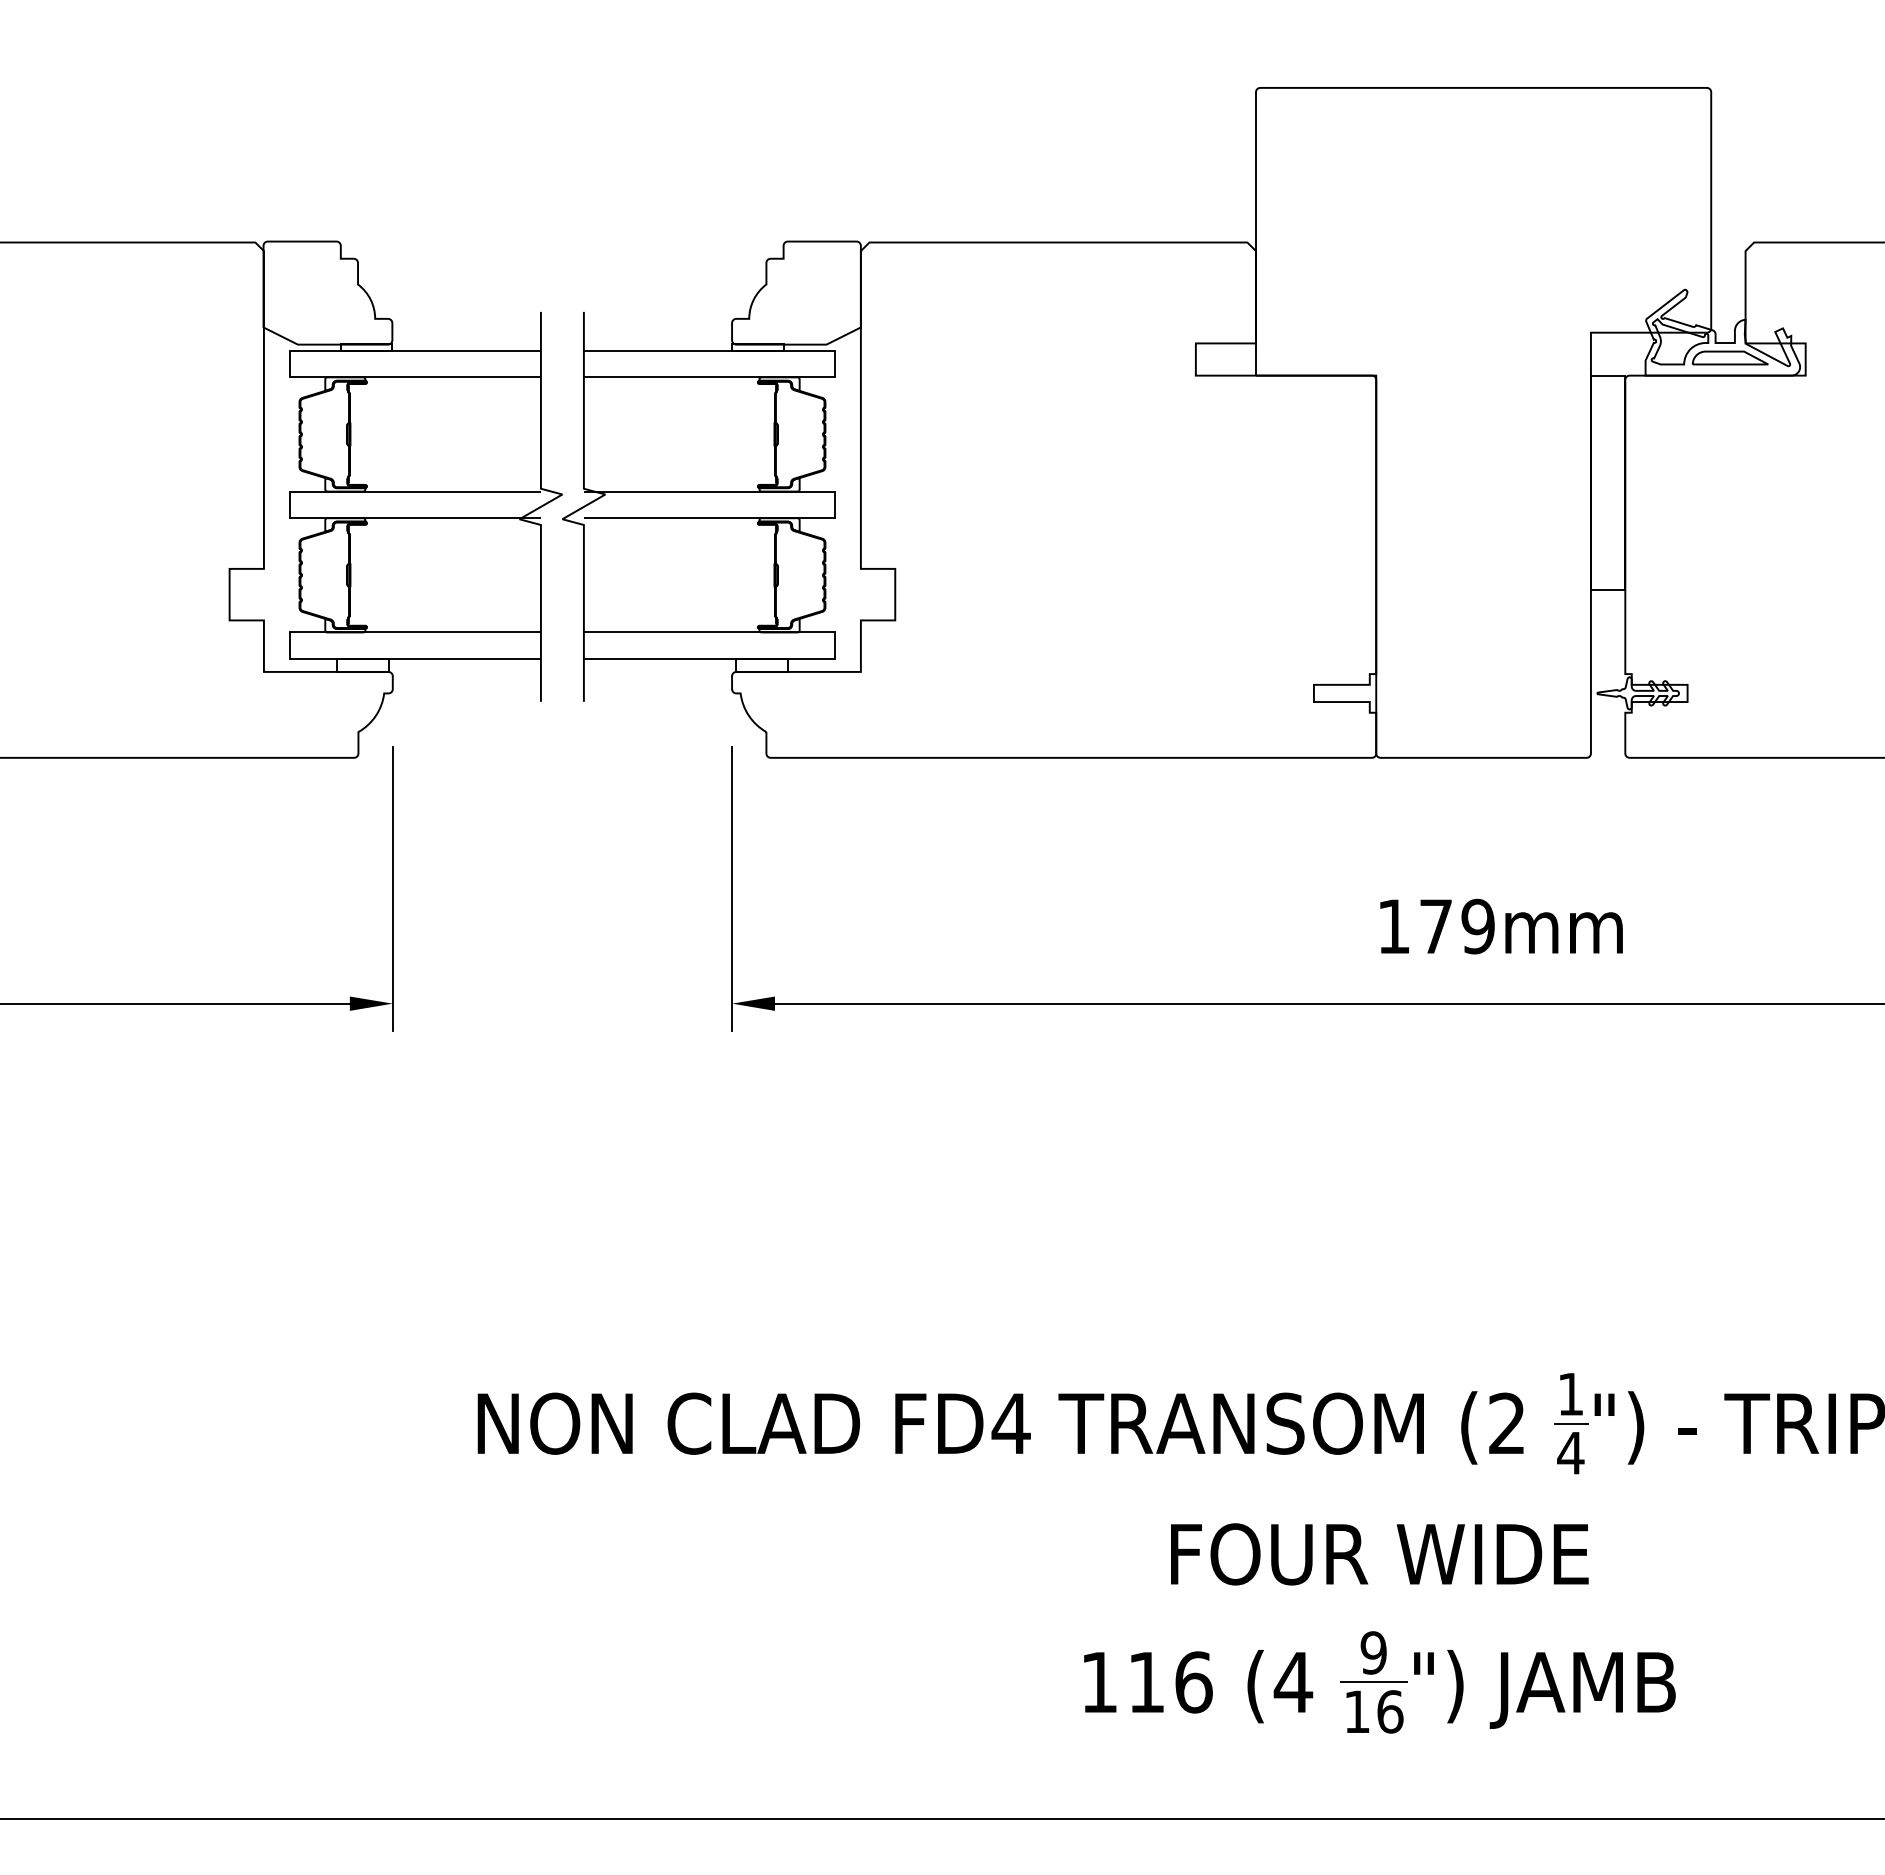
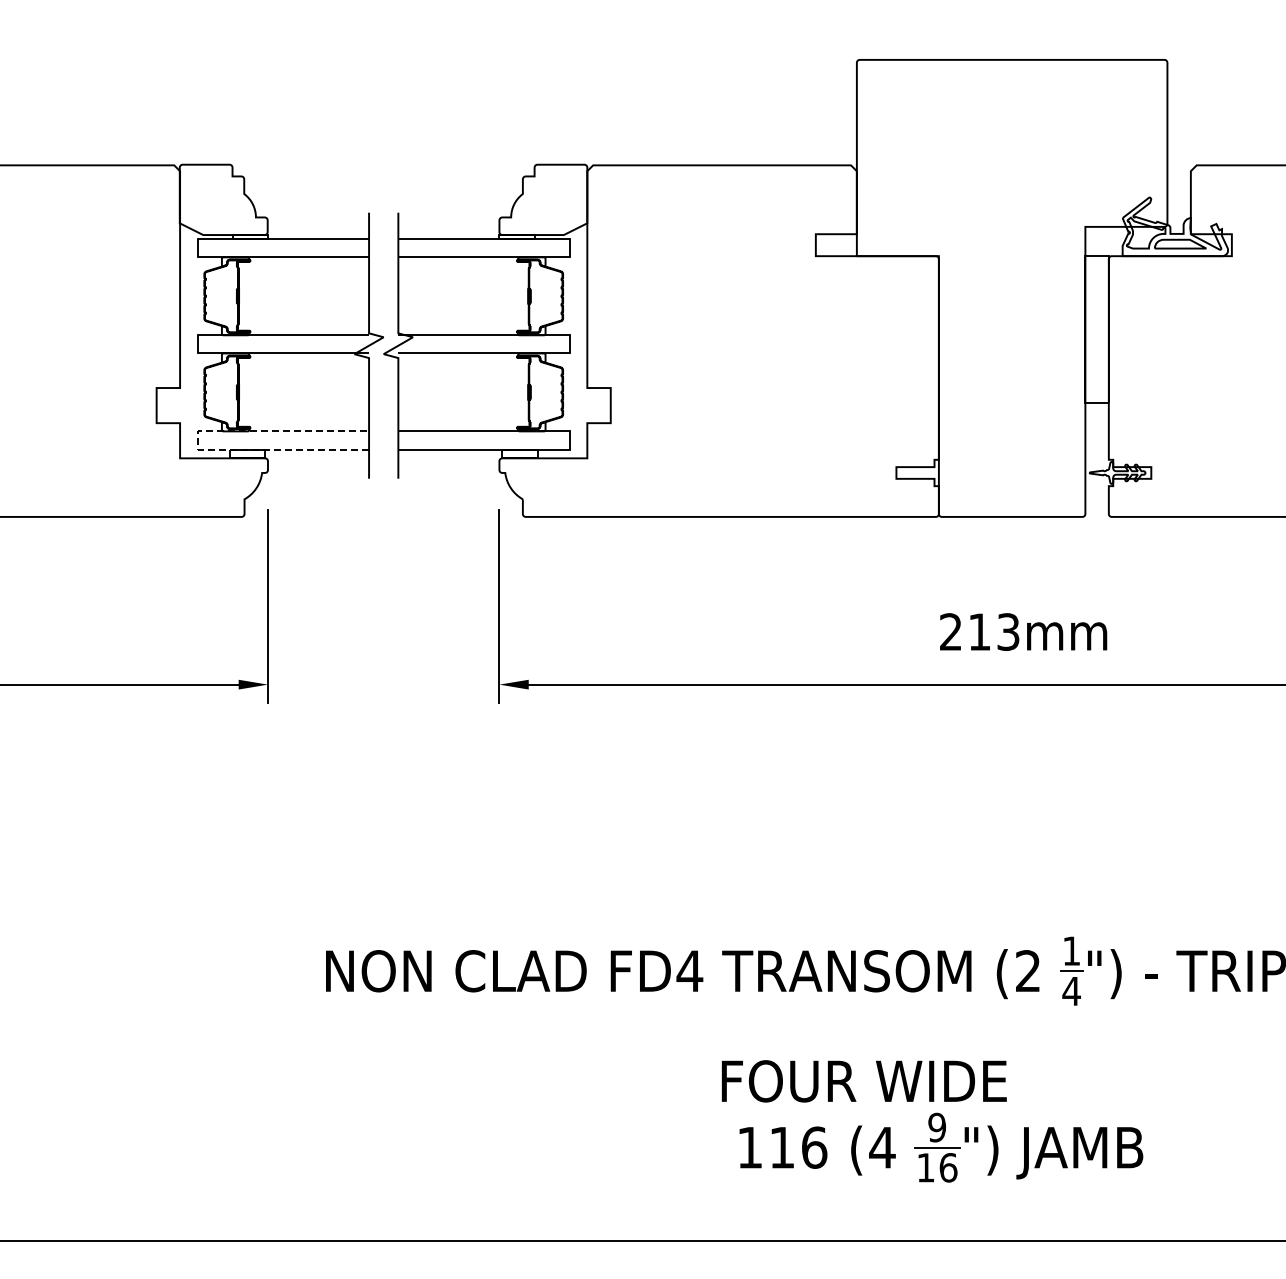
line: (289, 644) -> (197, 439), solid -> dashed
text: (1435, 925) -> (979, 631), 179mm -> 213mm
text: (1378, 1554) -> (863, 1081), moved

